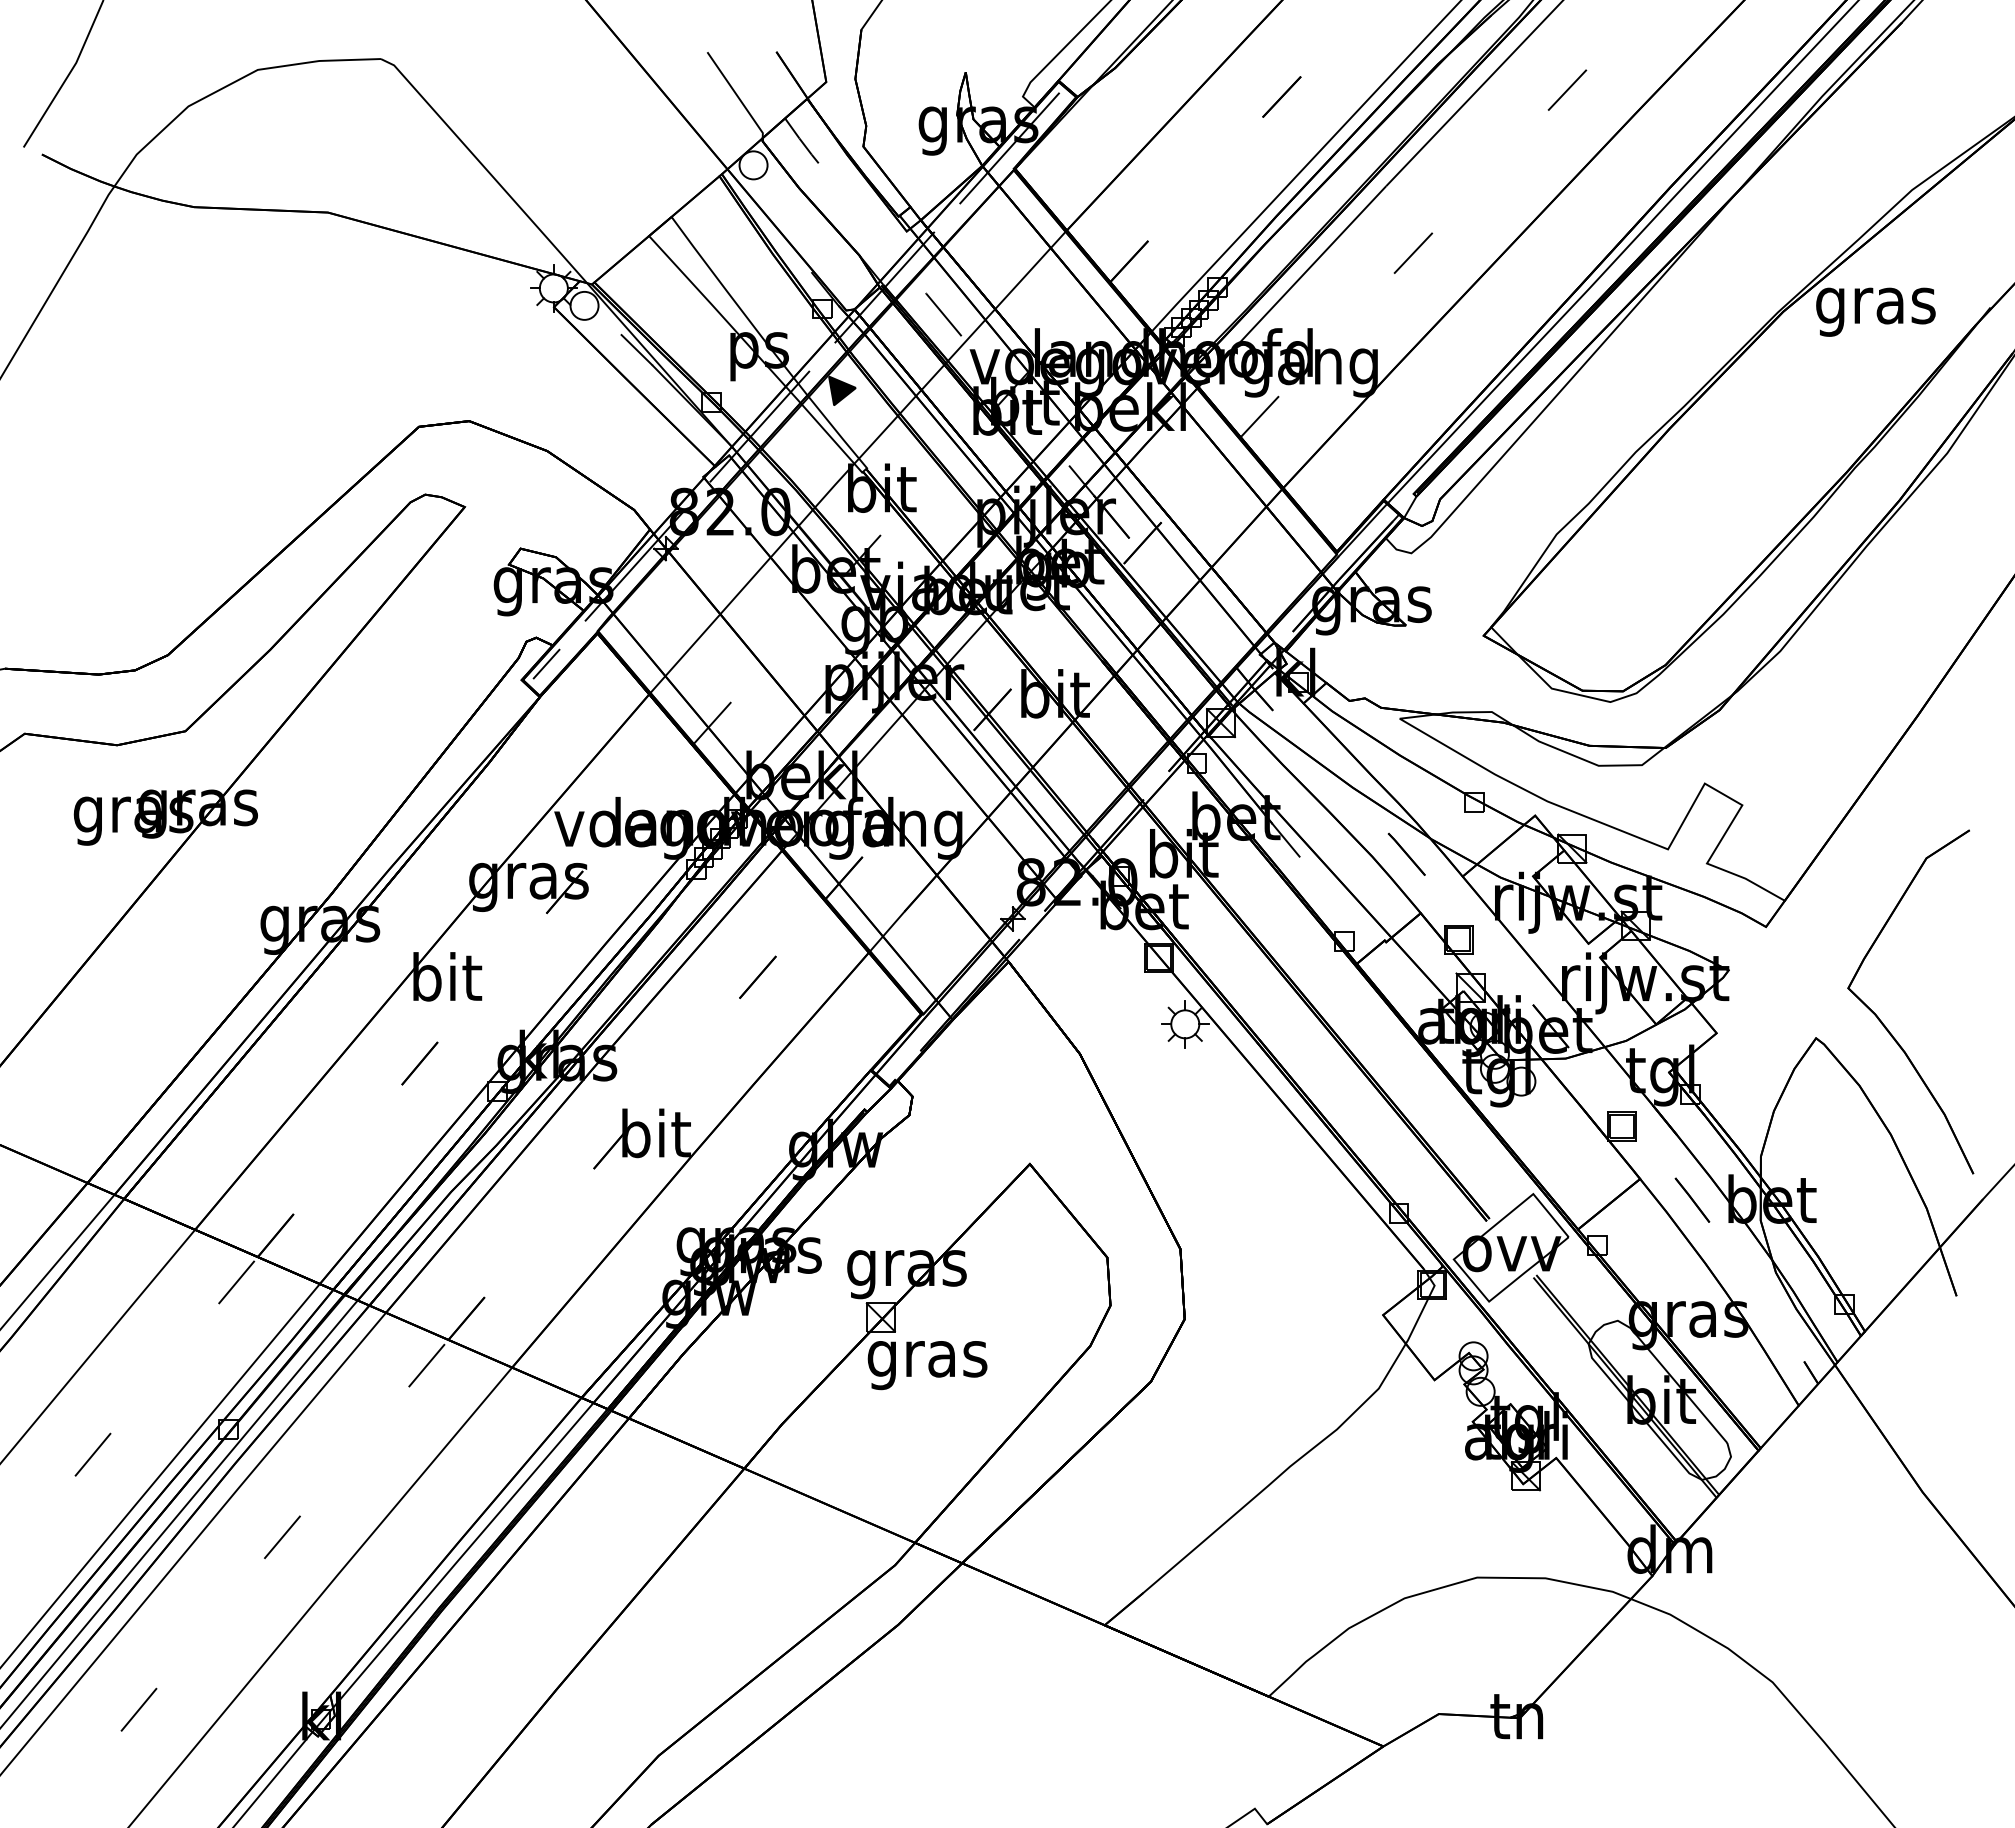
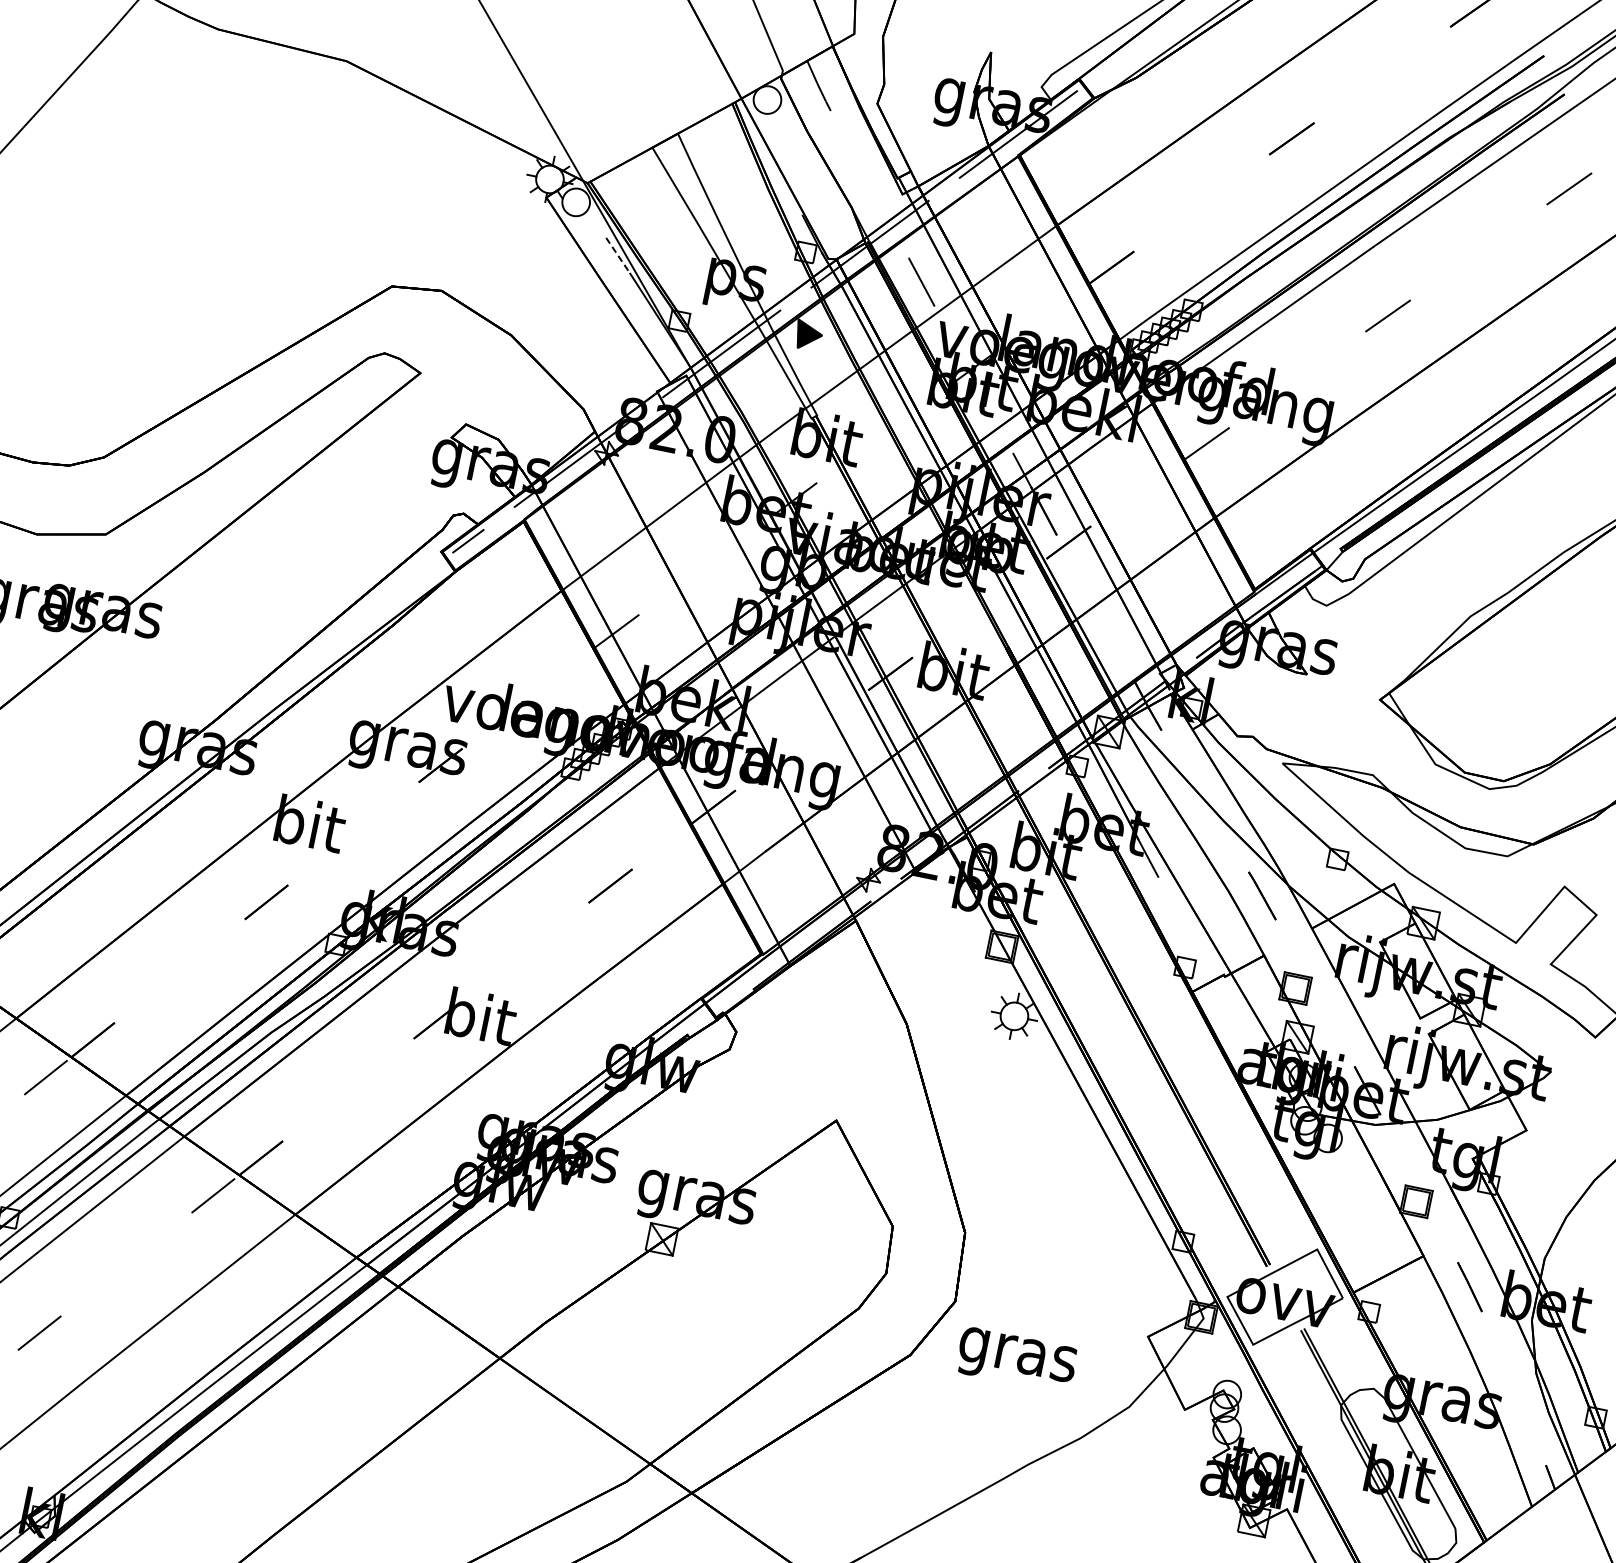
line: (637, 350) -> (618, 256), solid -> dashed
text: (927, 1365) -> (1016, 1360), moved

